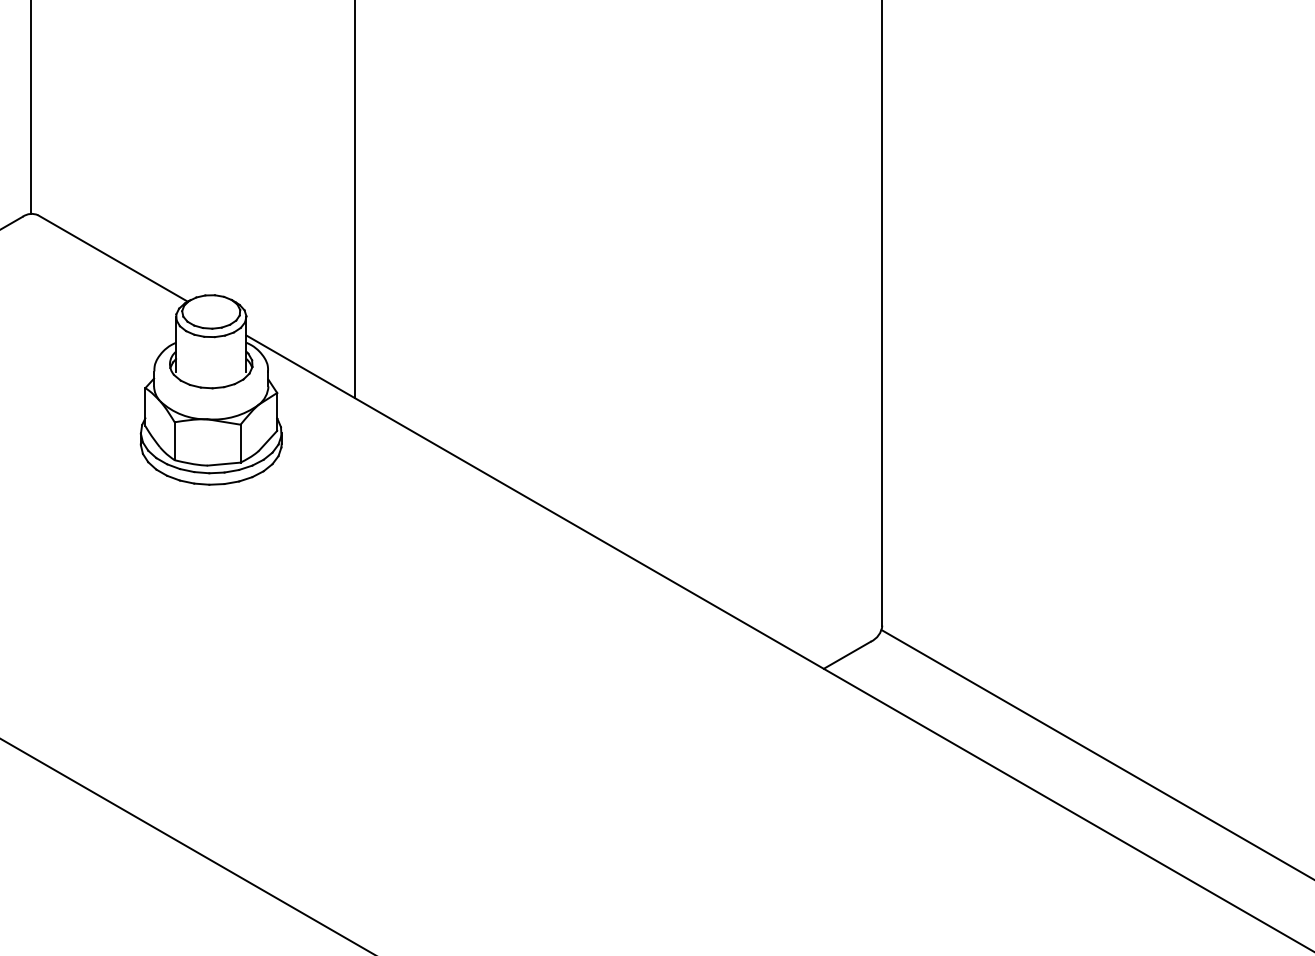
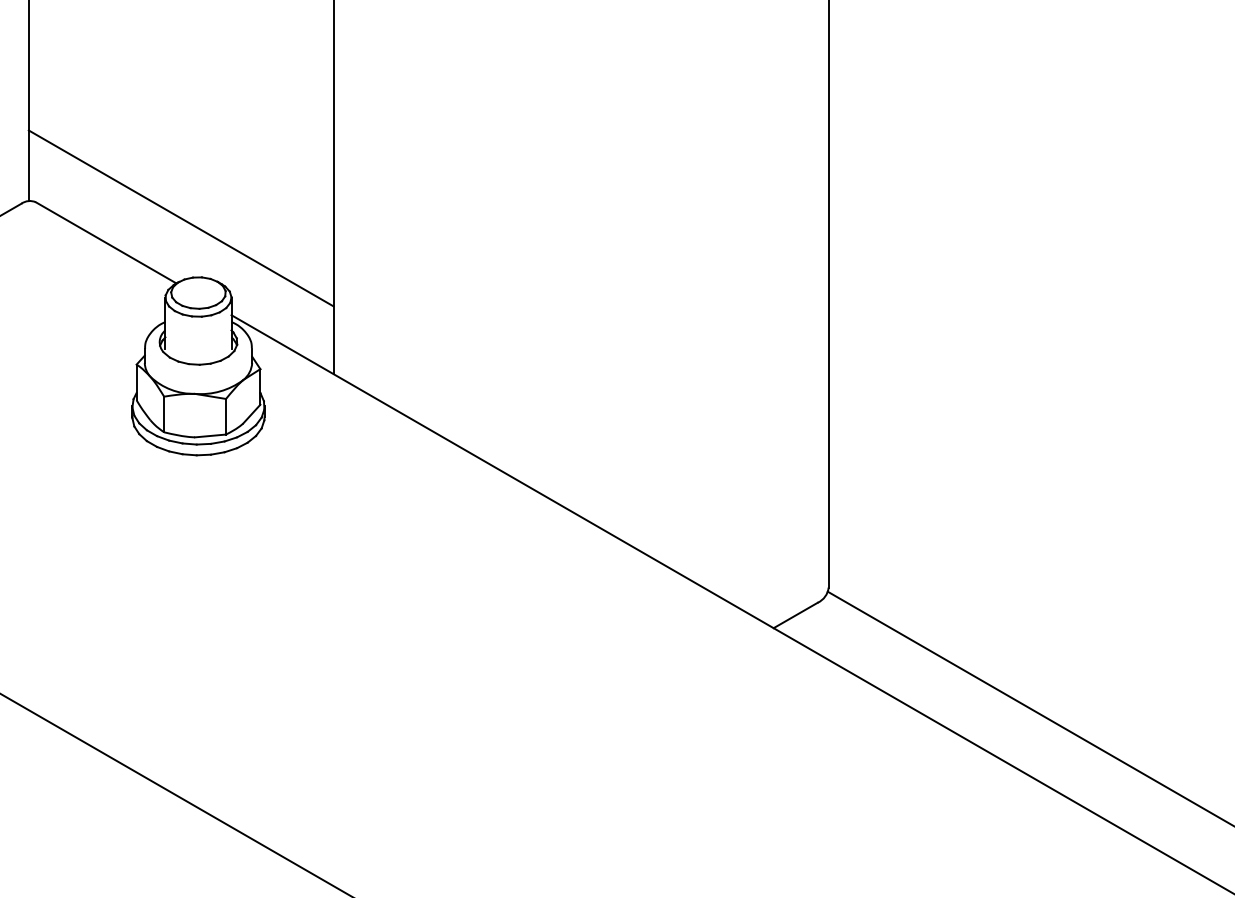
line: (192, 232) -> (180, 218), added

